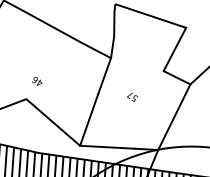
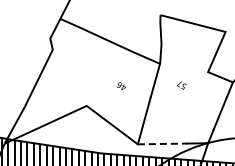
text: (37, 80) -> (121, 85), moved
text: (132, 97) -> (181, 85), moved
line: (107, 146) -> (162, 143), solid -> dashed

